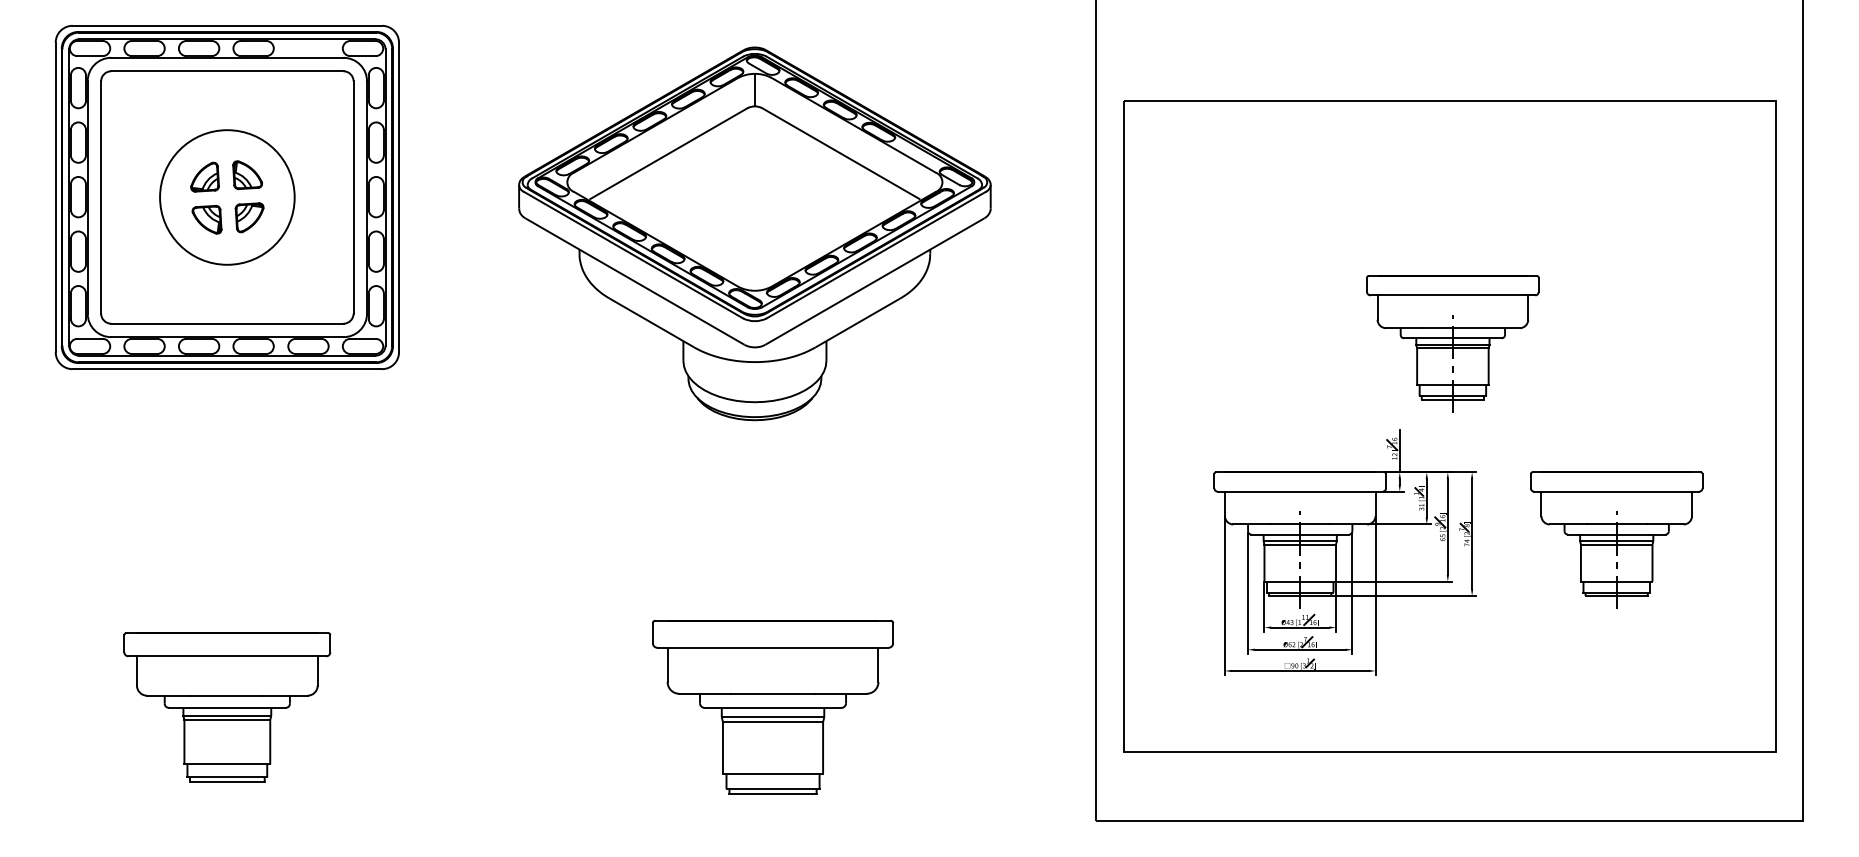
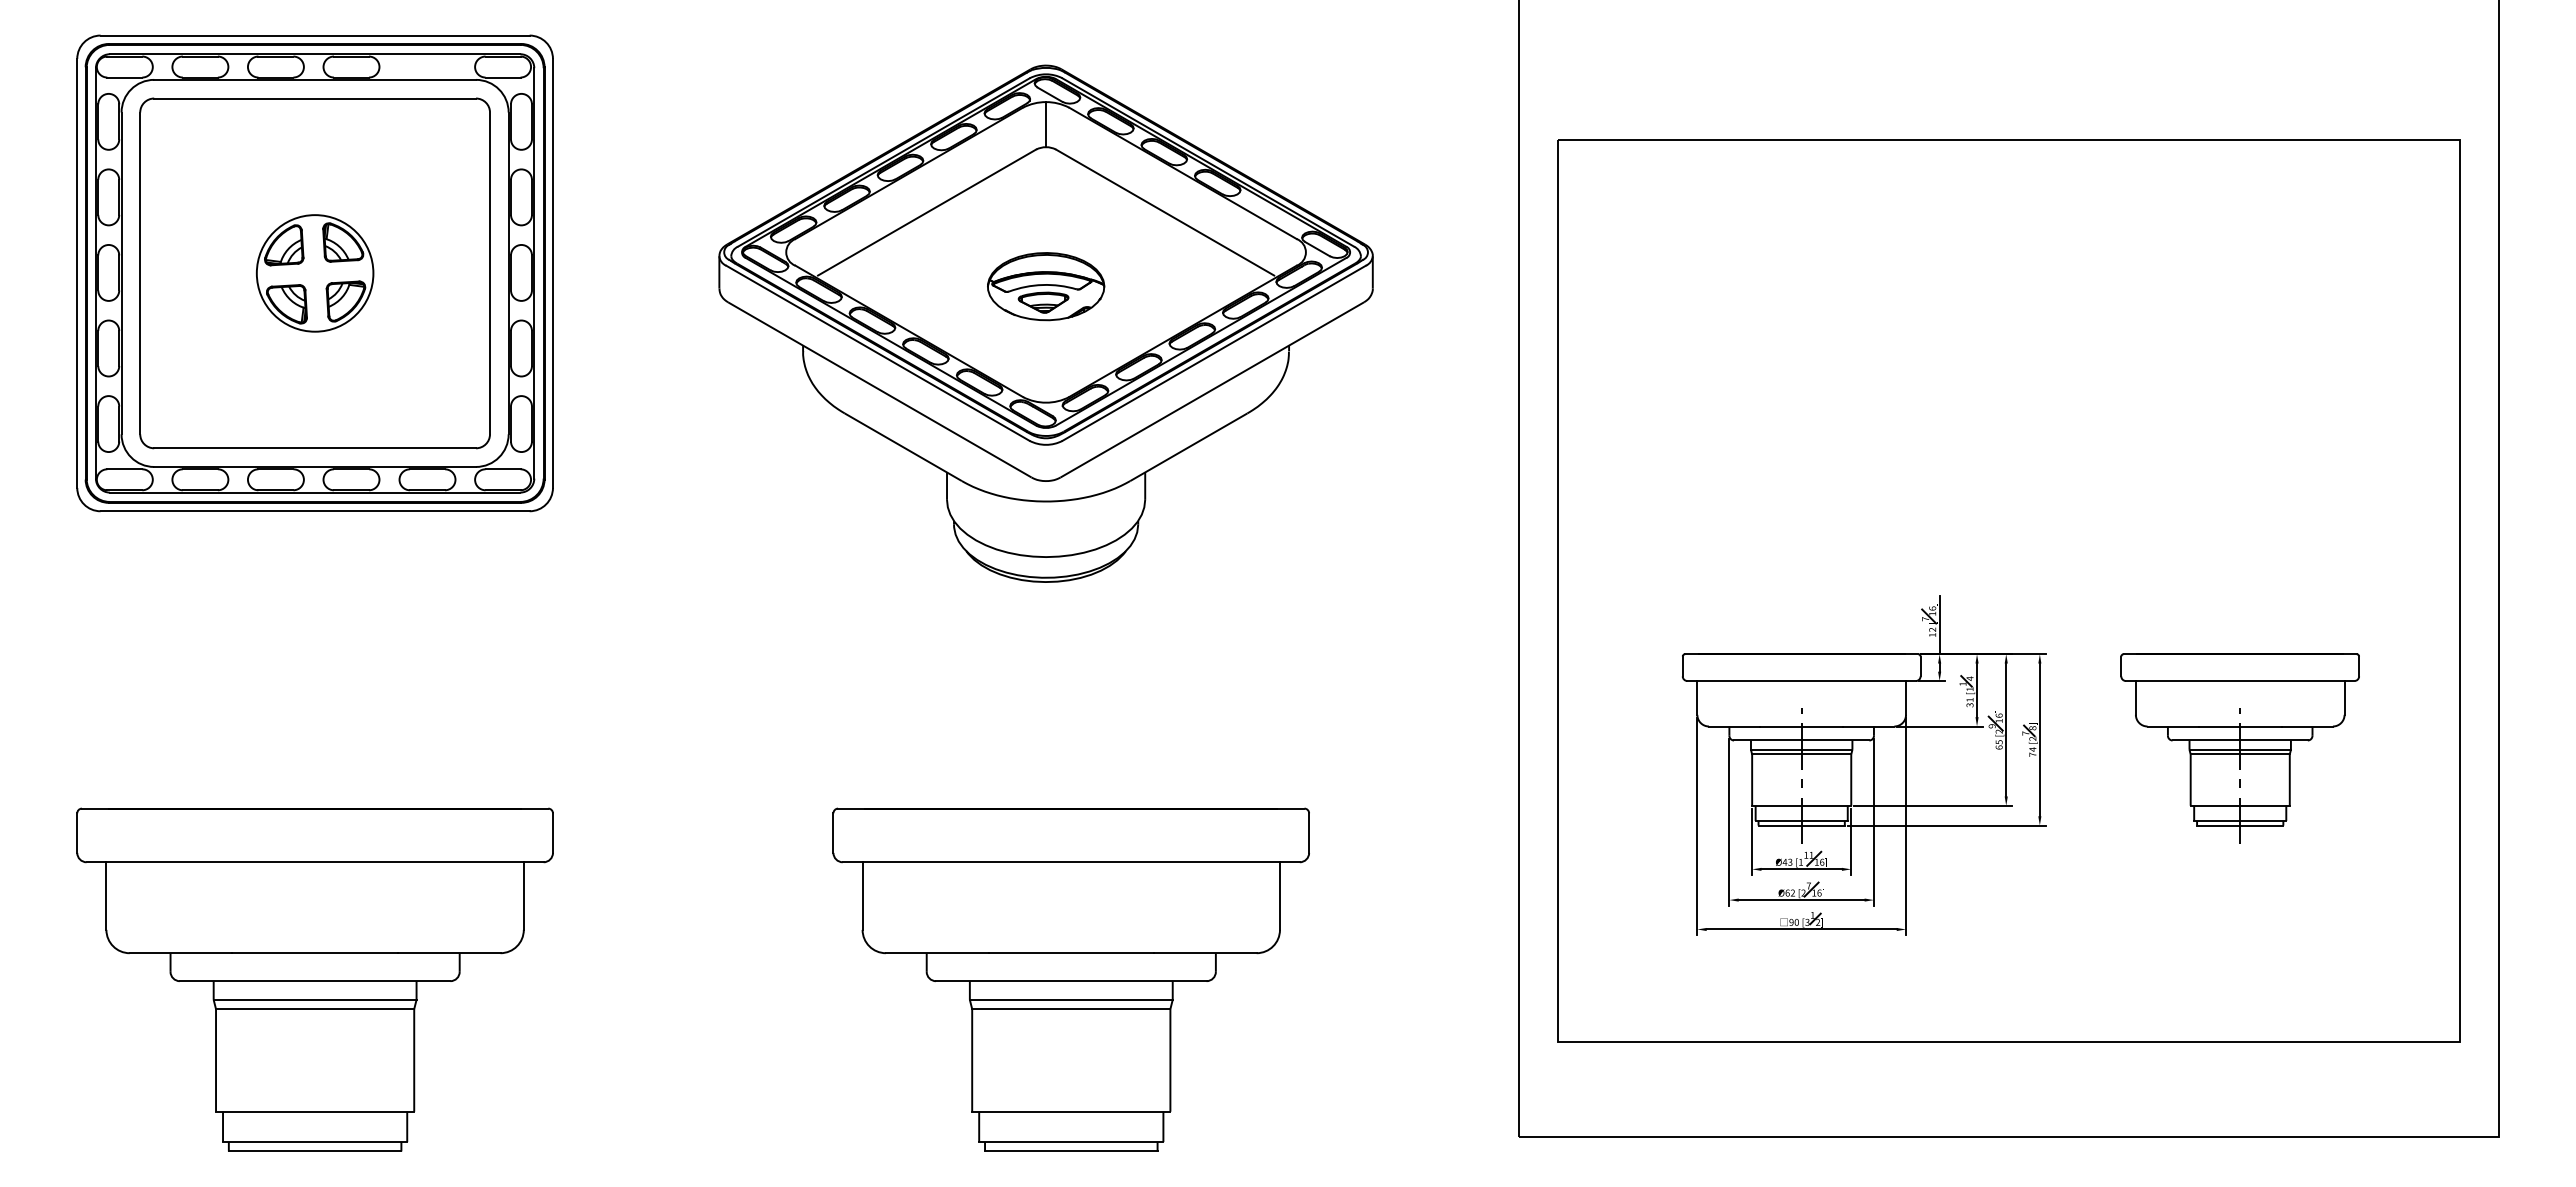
circle: (226, 197) -> (314, 273), size x0.62
part: (755, 206) -> (1046, 286), added
part: (1452, 344) -> (2012, 476), removed
part: (226, 707) -> (314, 979), size x1.67
part: (772, 707) -> (1070, 979), size x1.43

